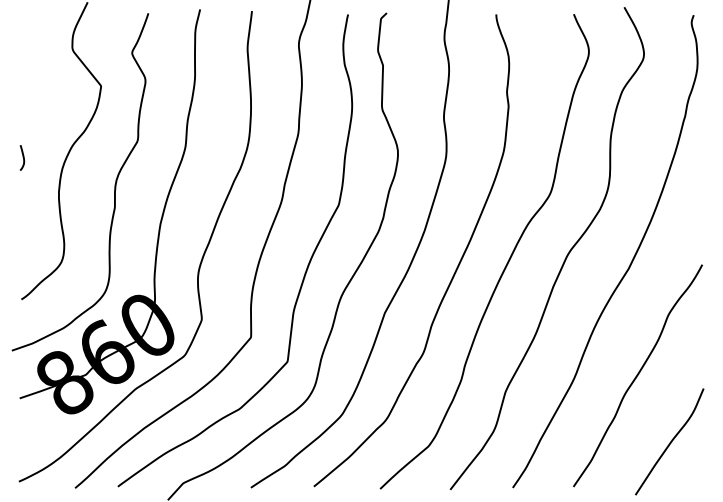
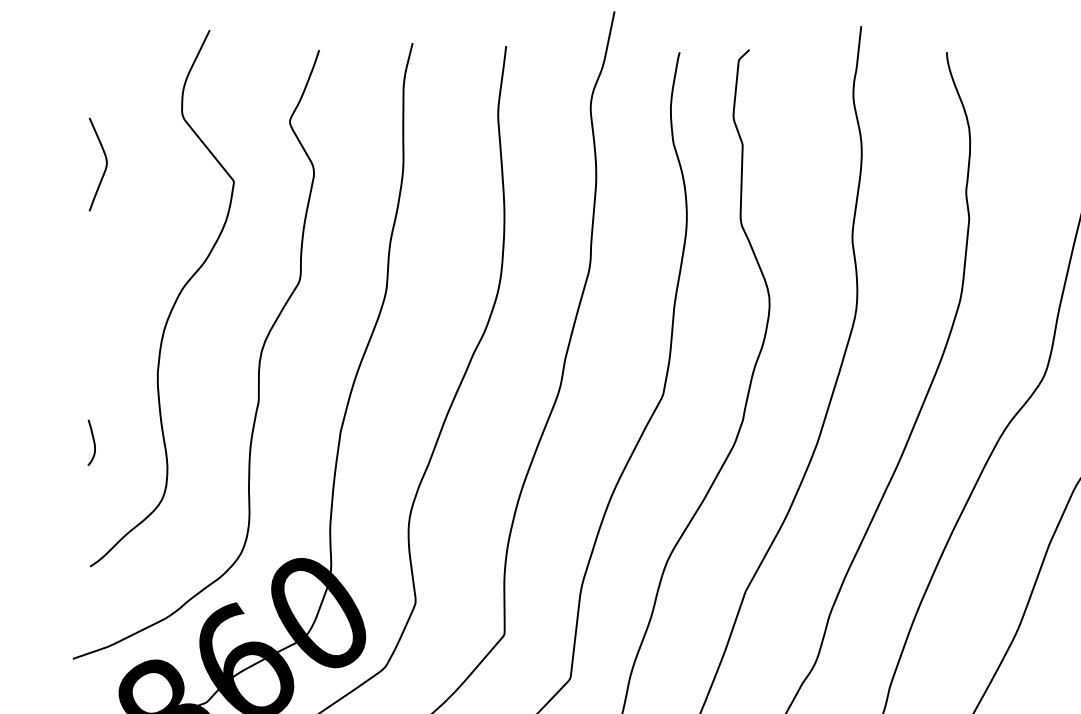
curve: (29, 76) -> (104, 164), added
curve: (22, 157) -> (92, 442), moved

